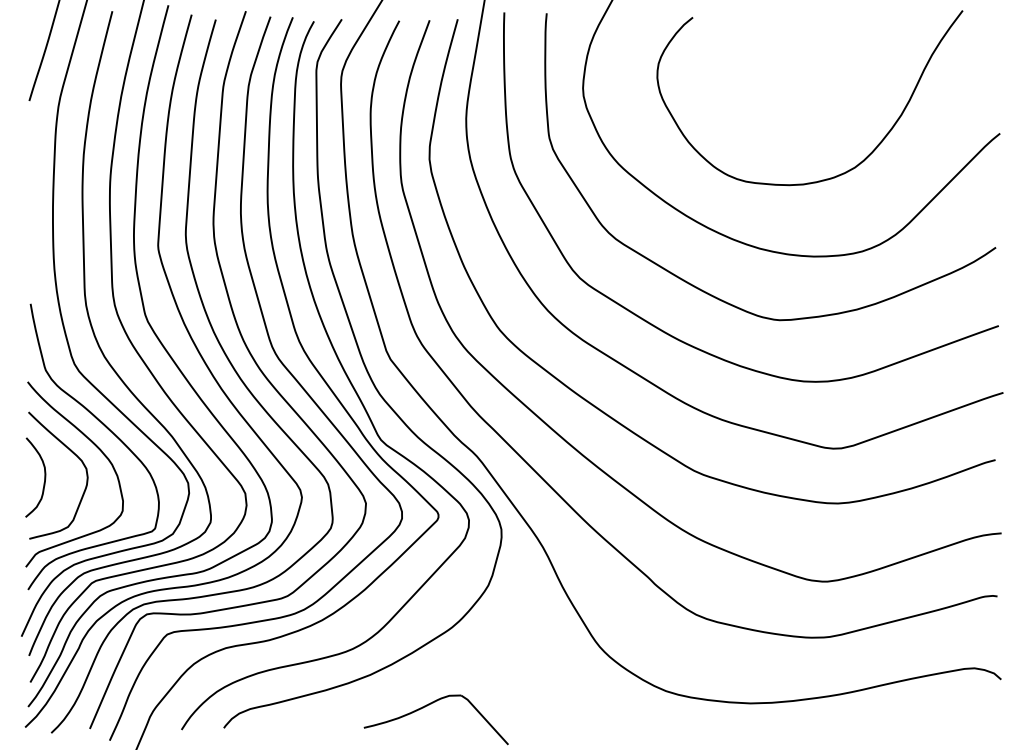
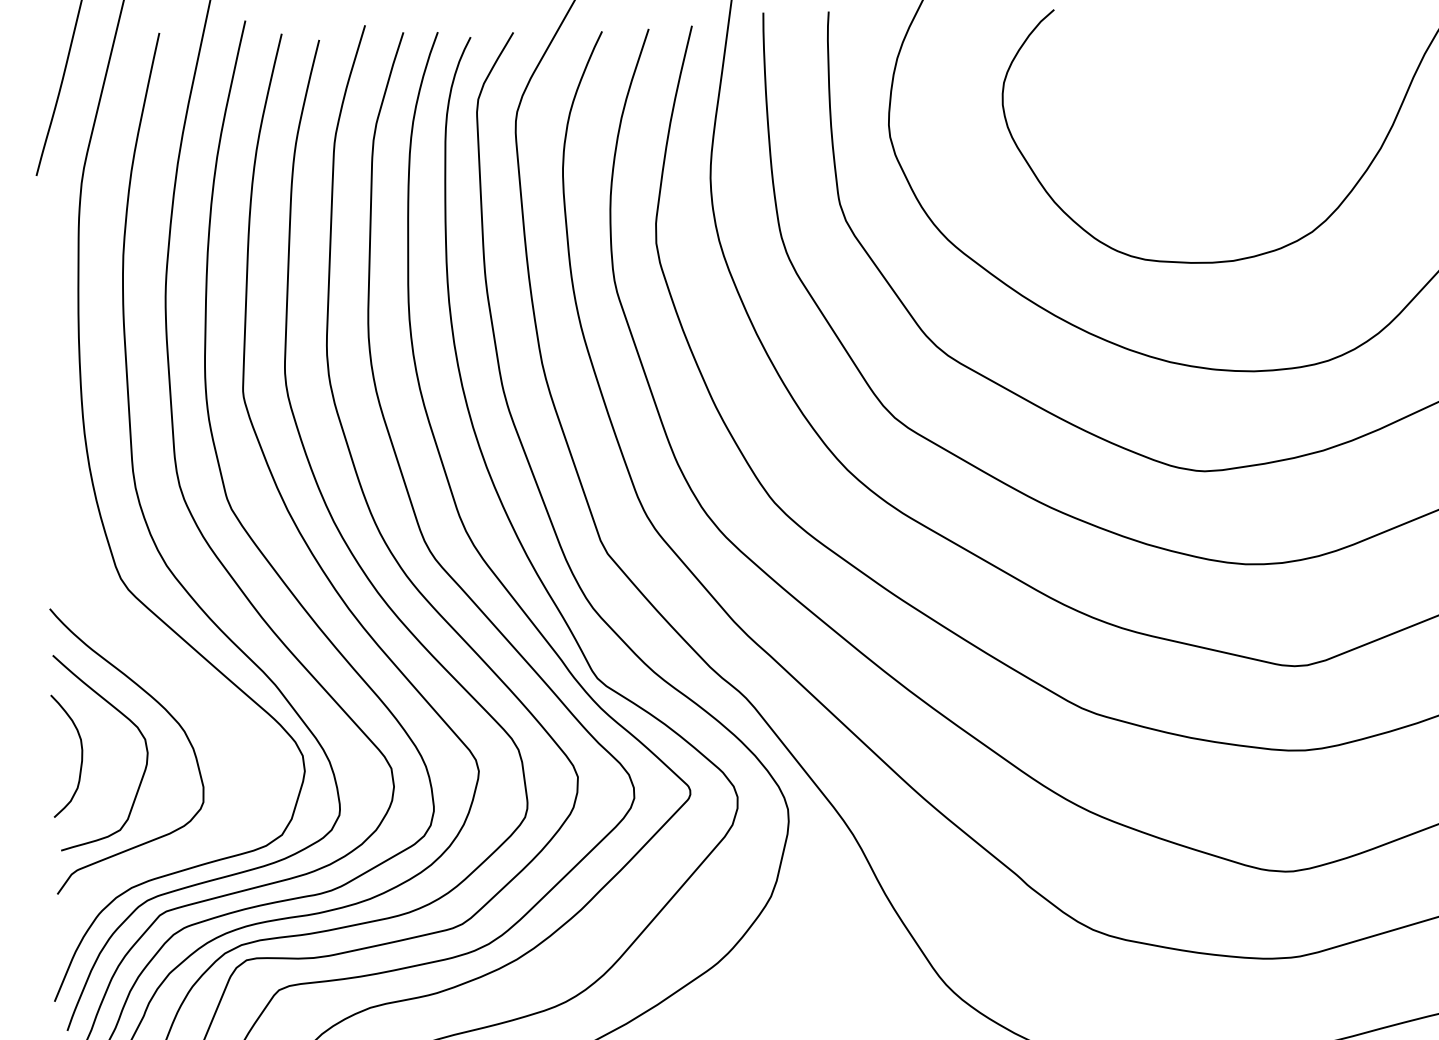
curve: (108, 430) -> (177, 679), removed

